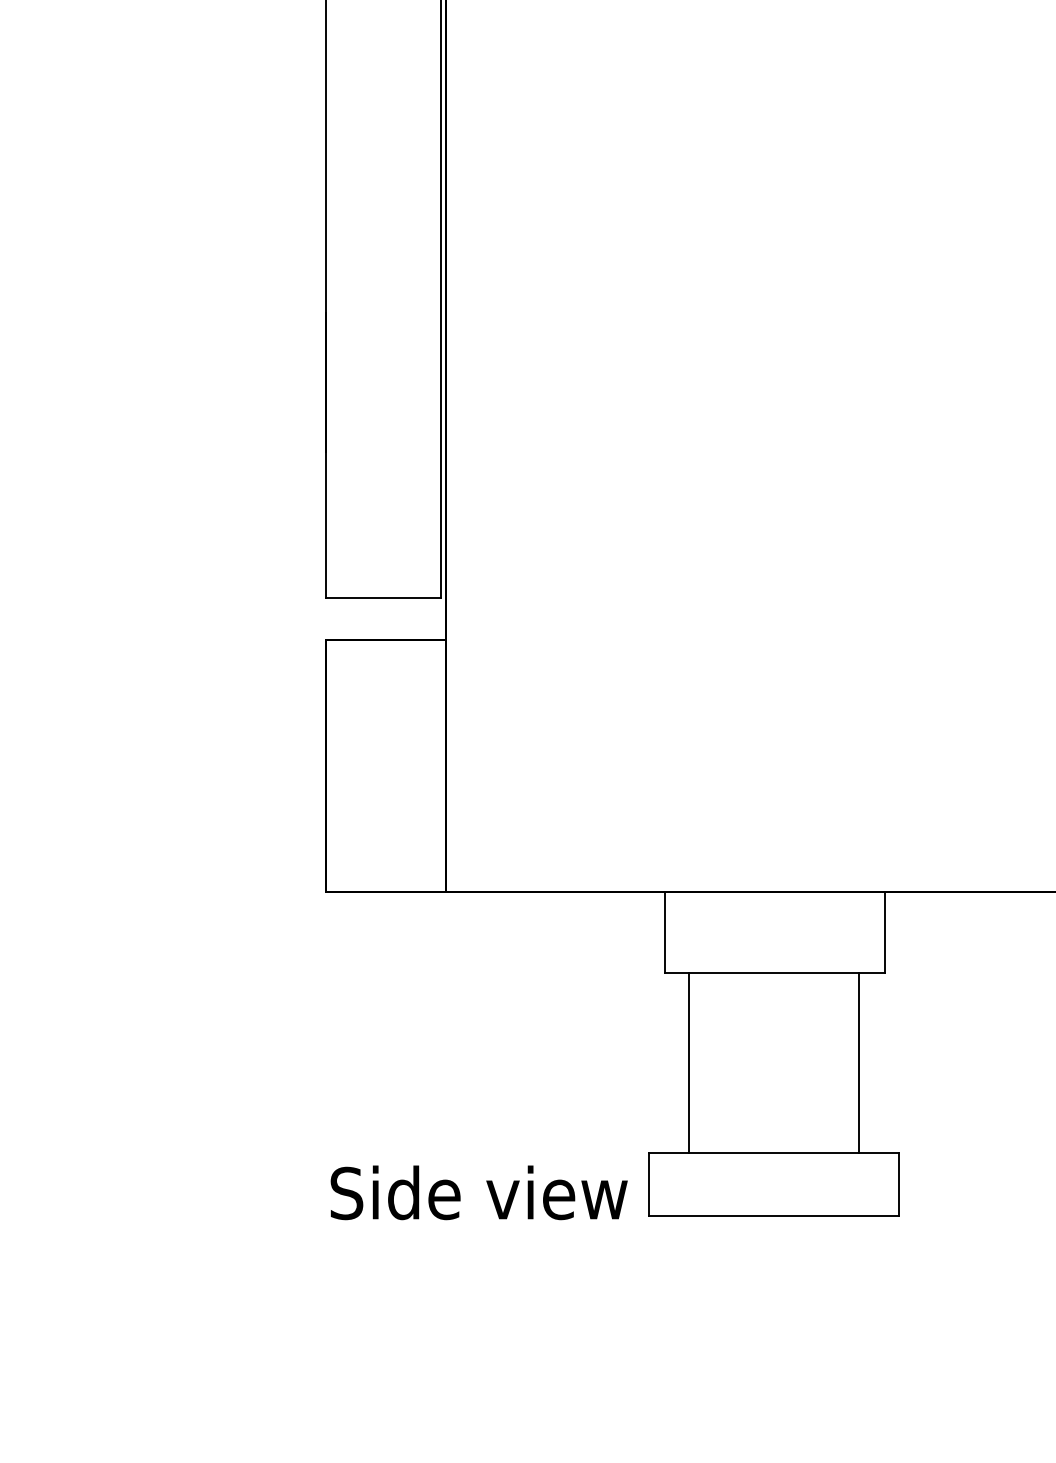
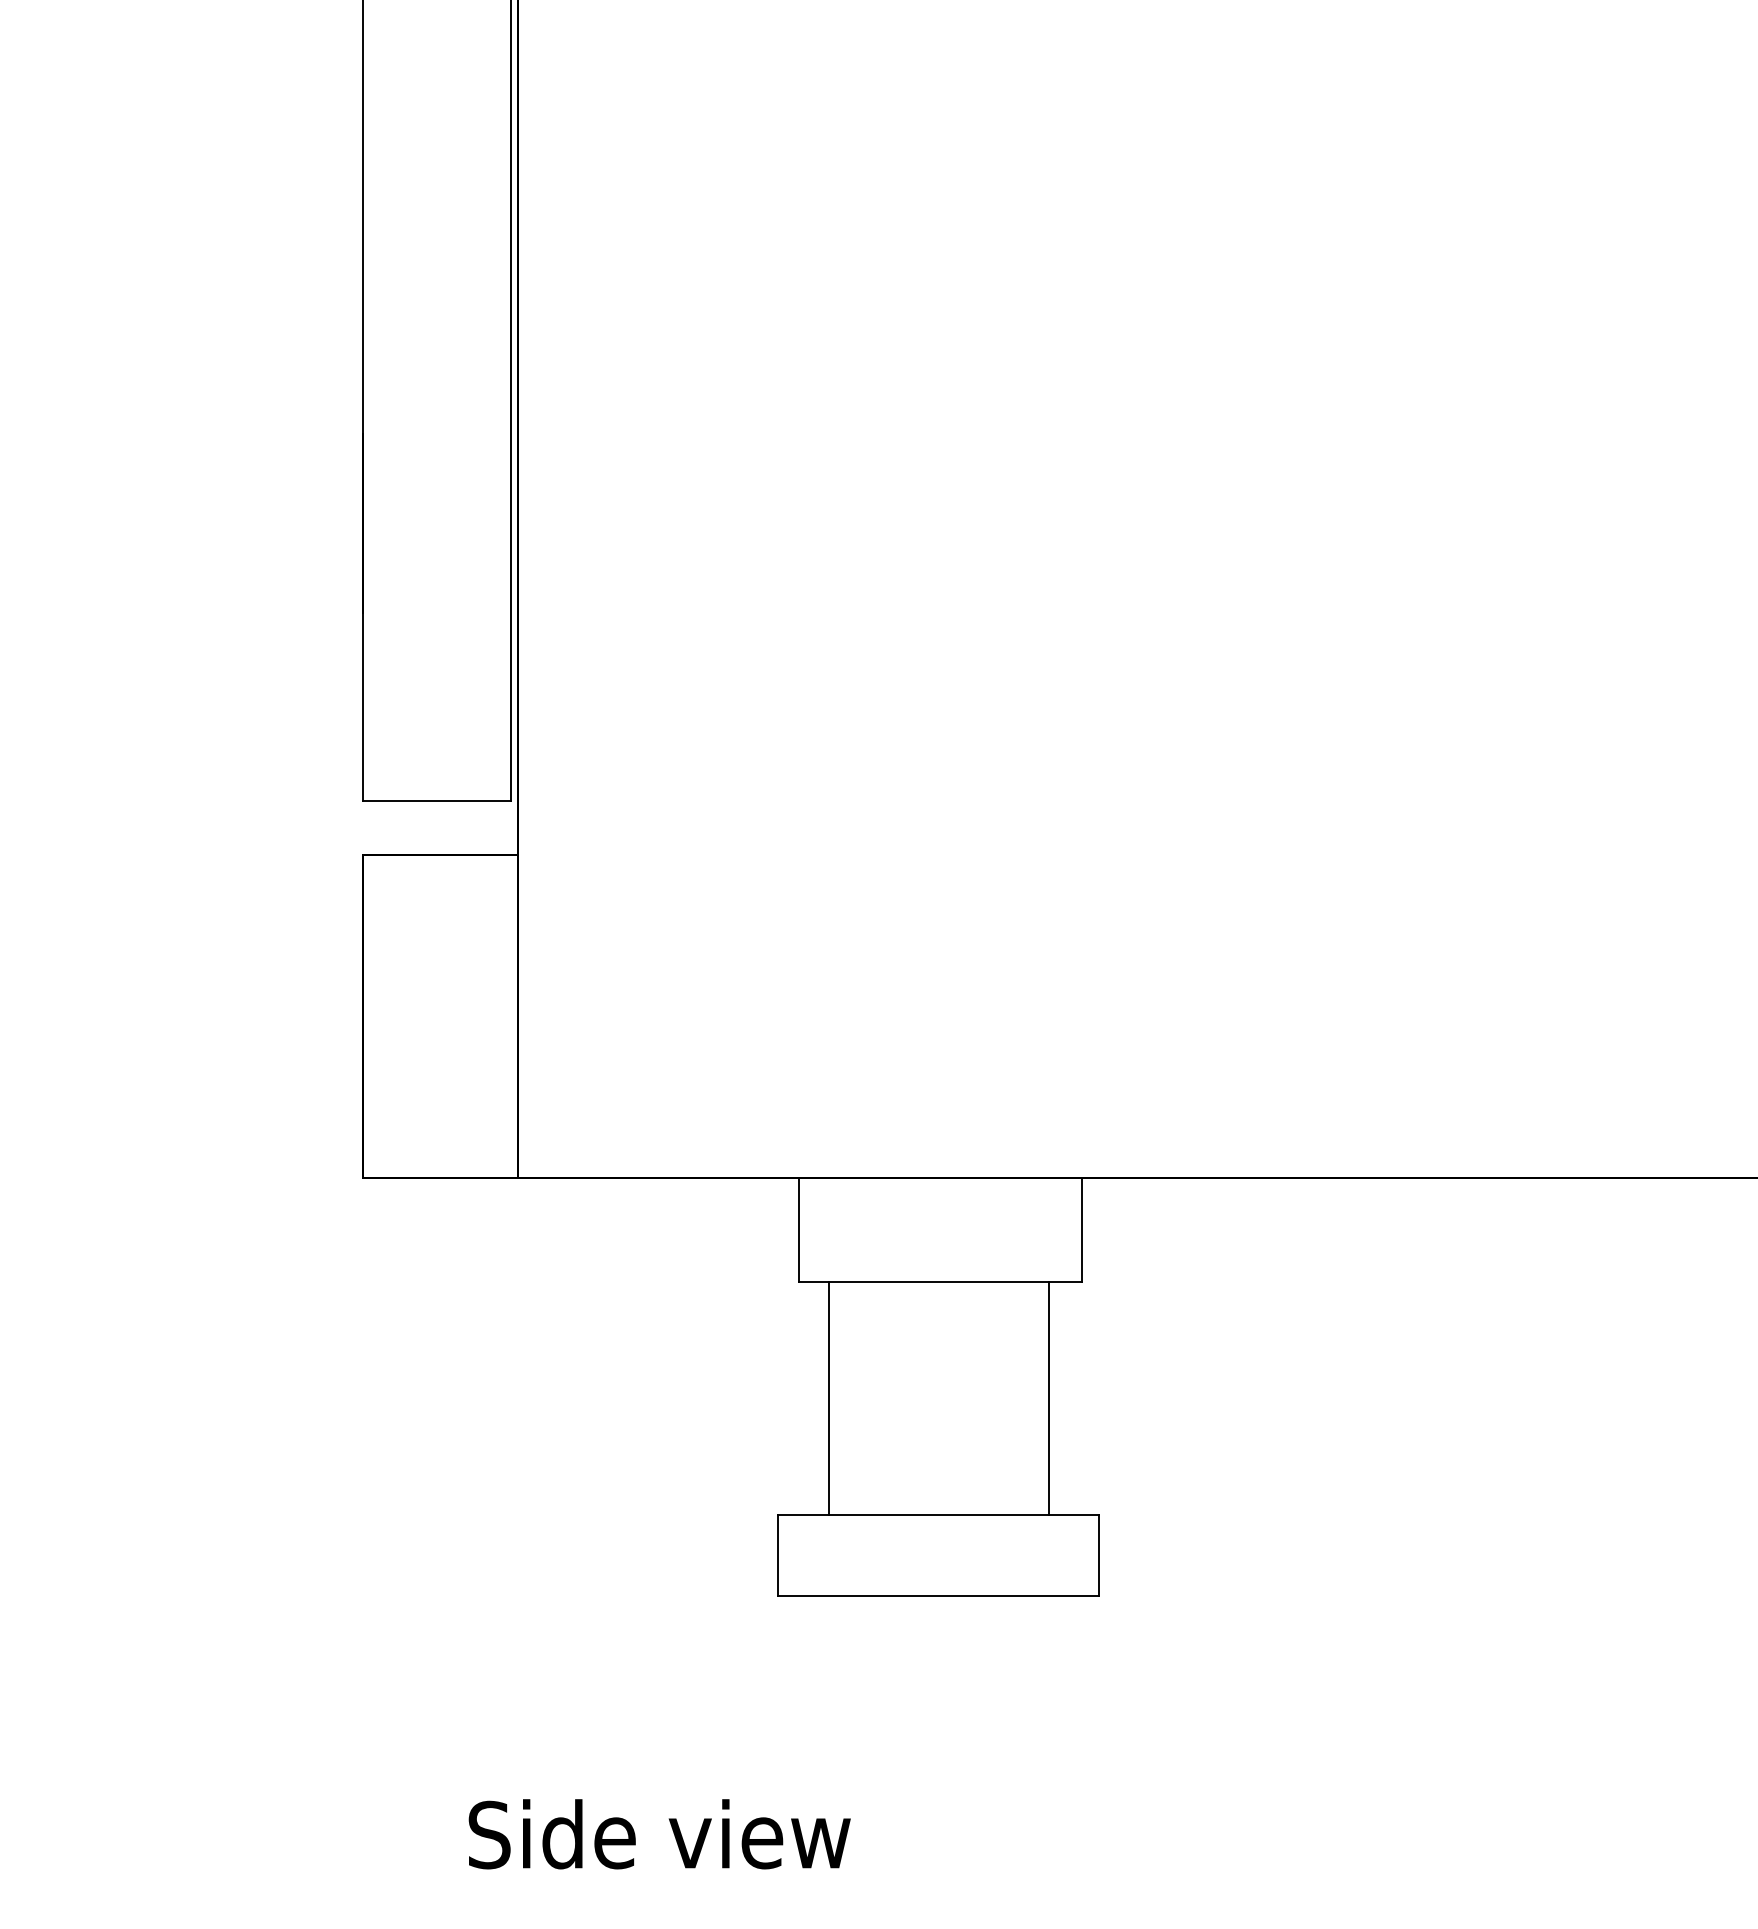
text: (479, 1193) -> (659, 1834), moved

